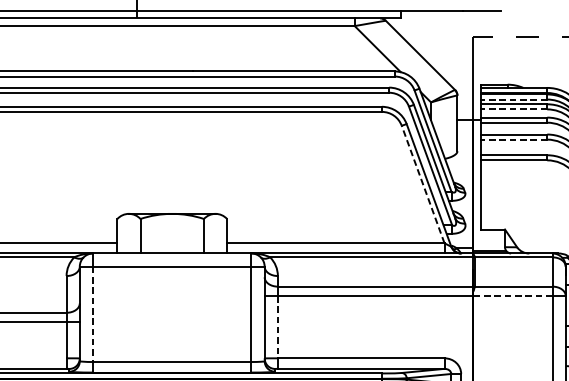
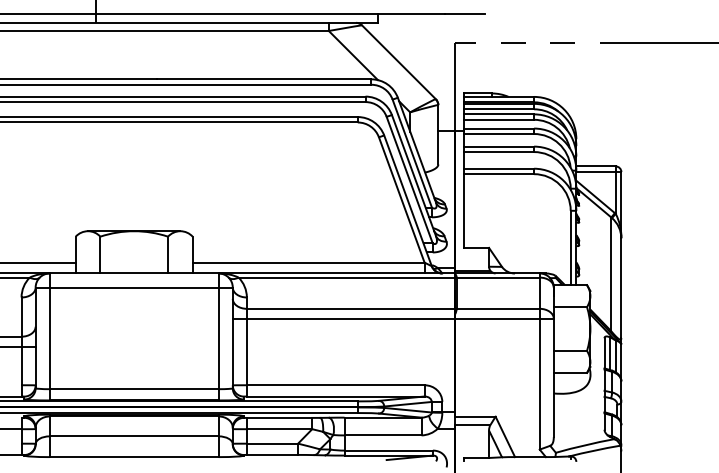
line: (513, 99) -> (498, 109), dashed -> solid
line: (513, 109) -> (498, 119), dashed -> solid
line: (513, 140) -> (498, 152), dashed -> solid
line: (422, 184) -> (401, 199), dashed -> solid
line: (512, 295) -> (497, 318), dashed -> solid
line: (92, 314) -> (49, 338), dashed -> solid
line: (277, 327) -> (246, 352), dashed -> solid

